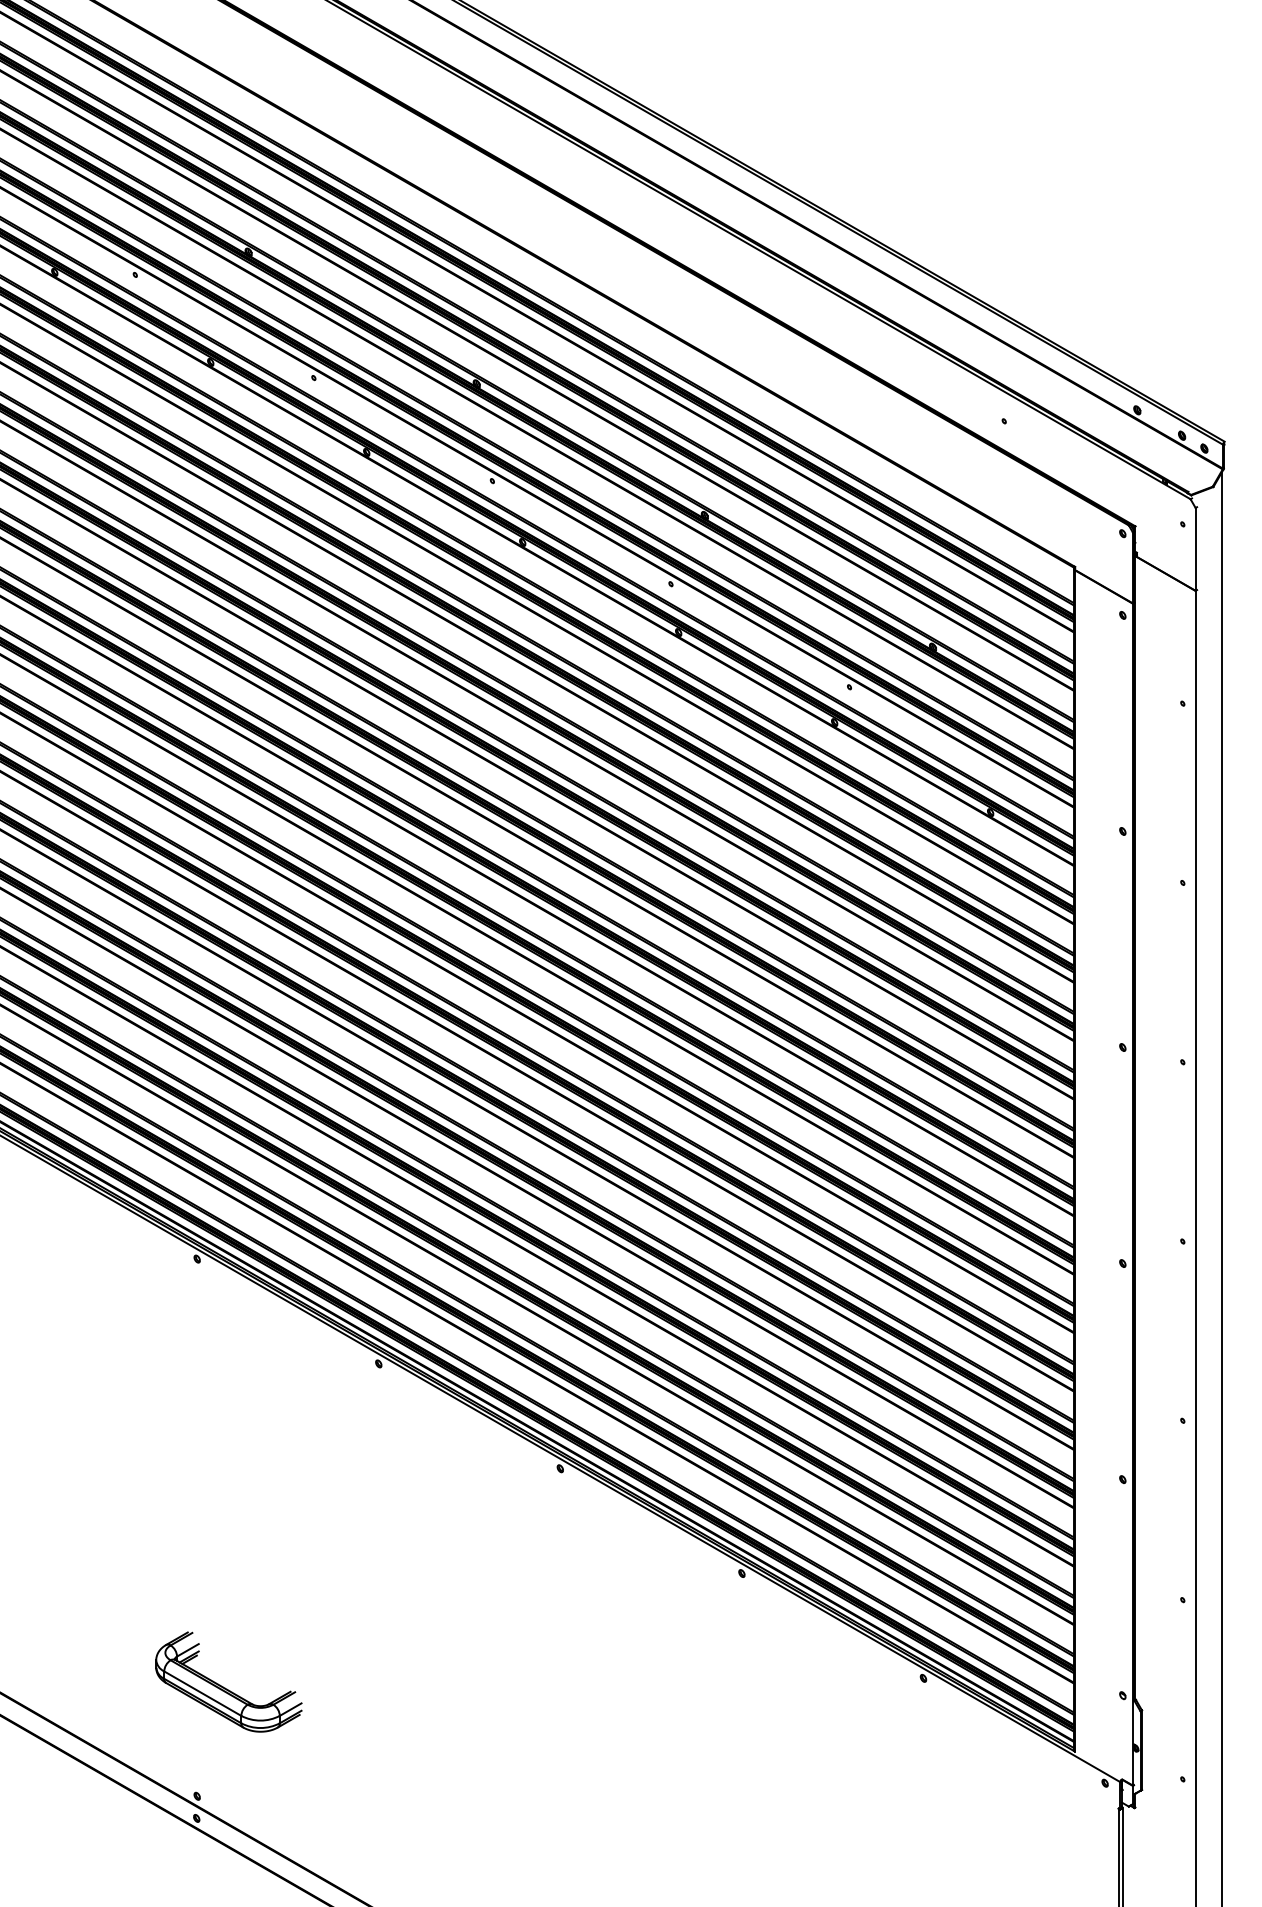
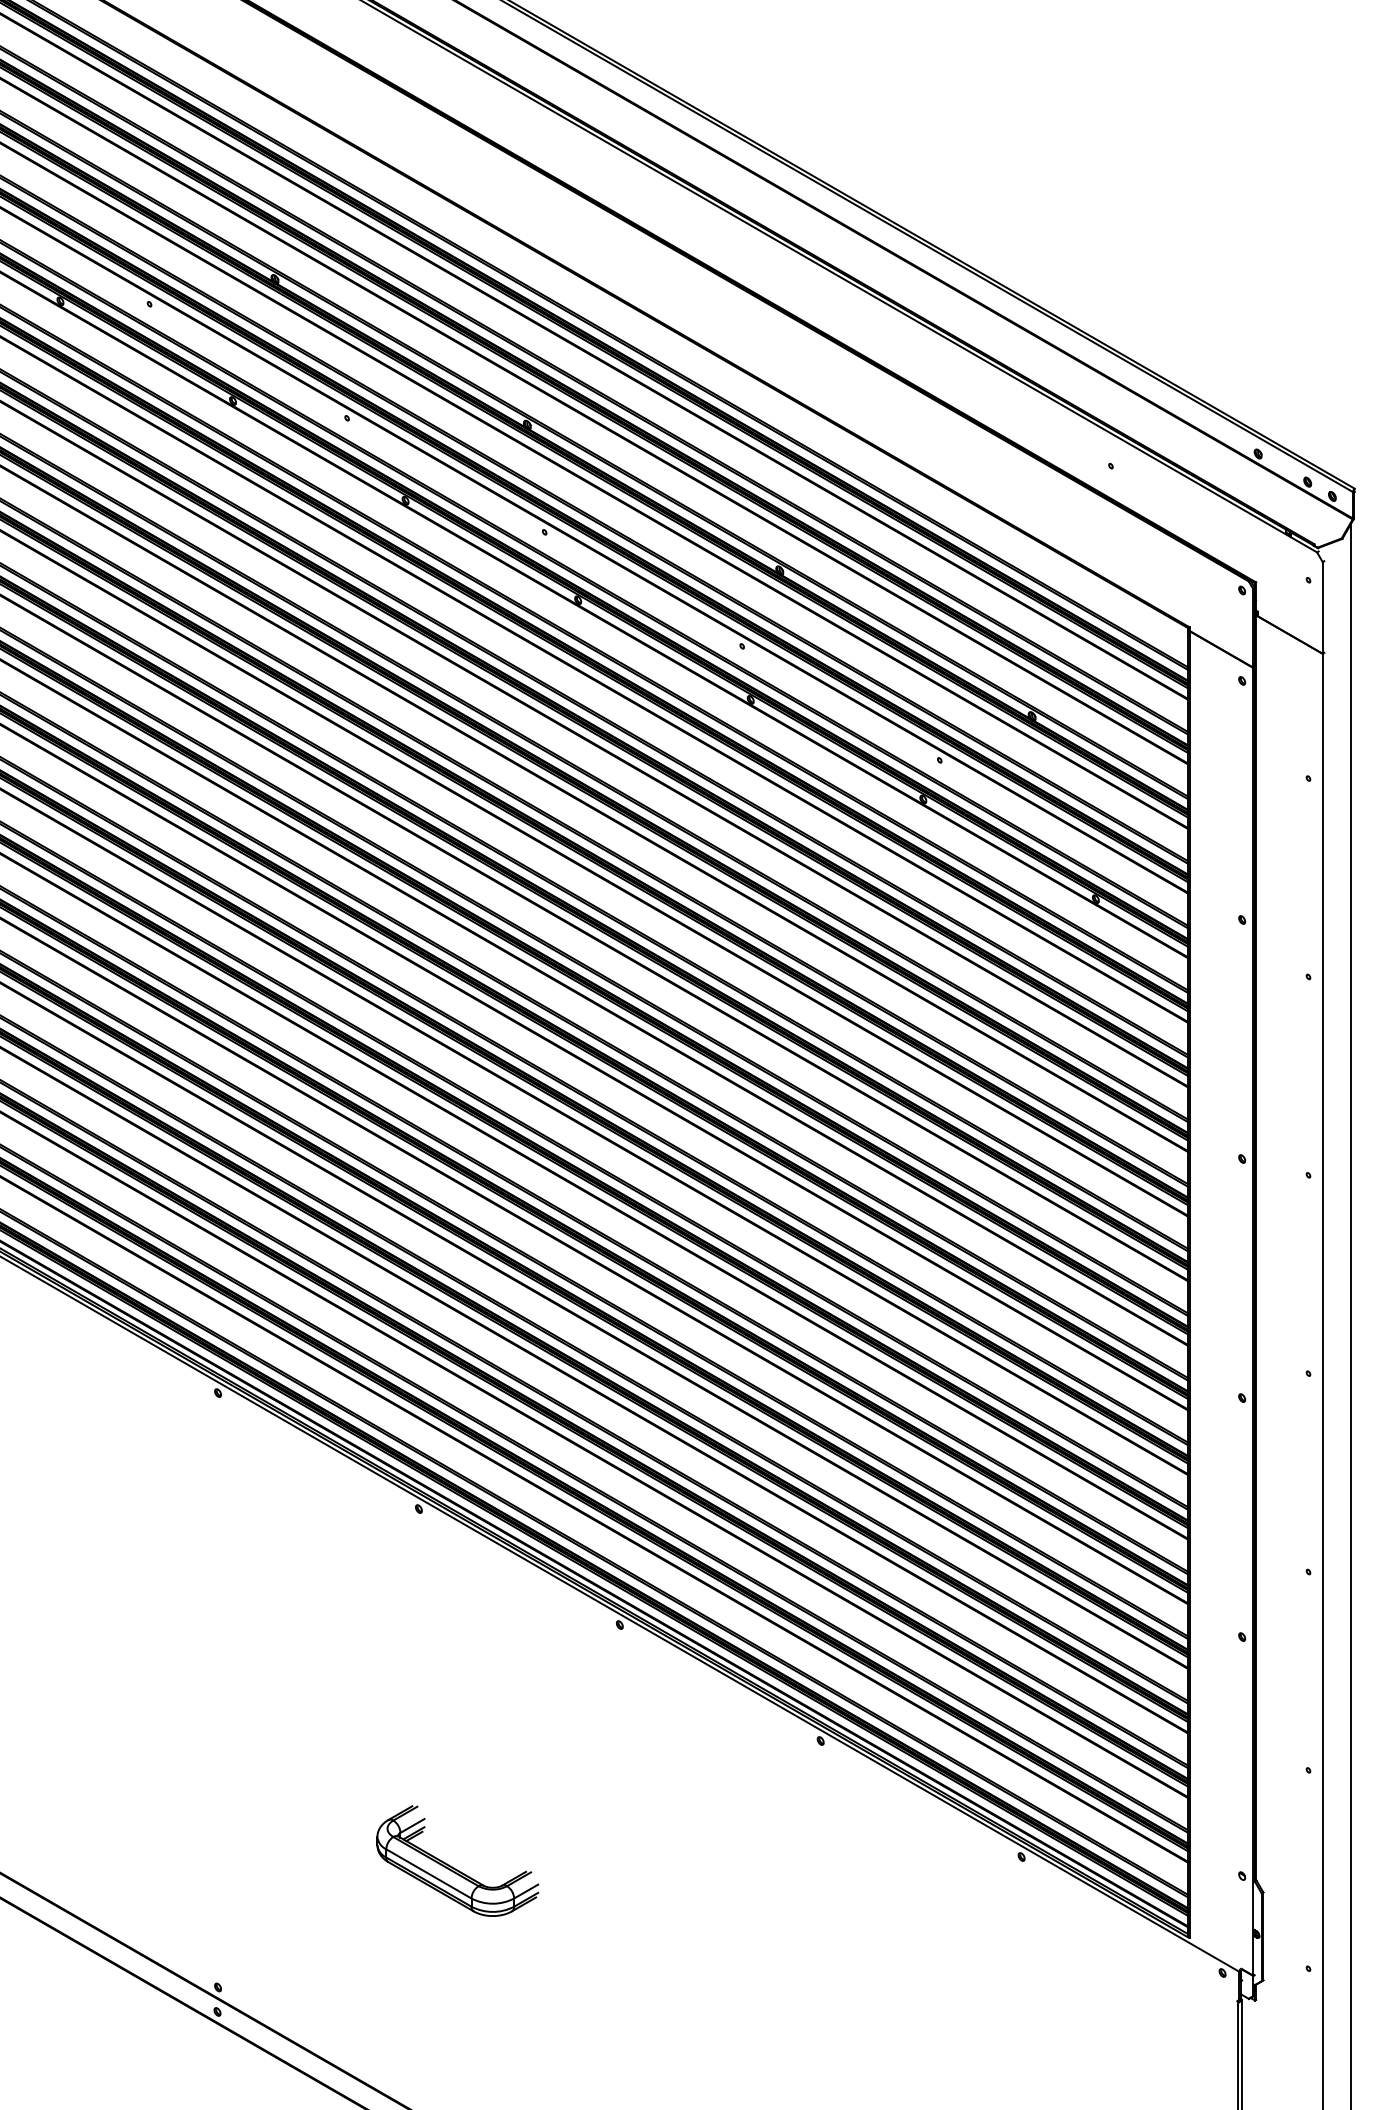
part: (225, 1687) -> (454, 1867), moved

